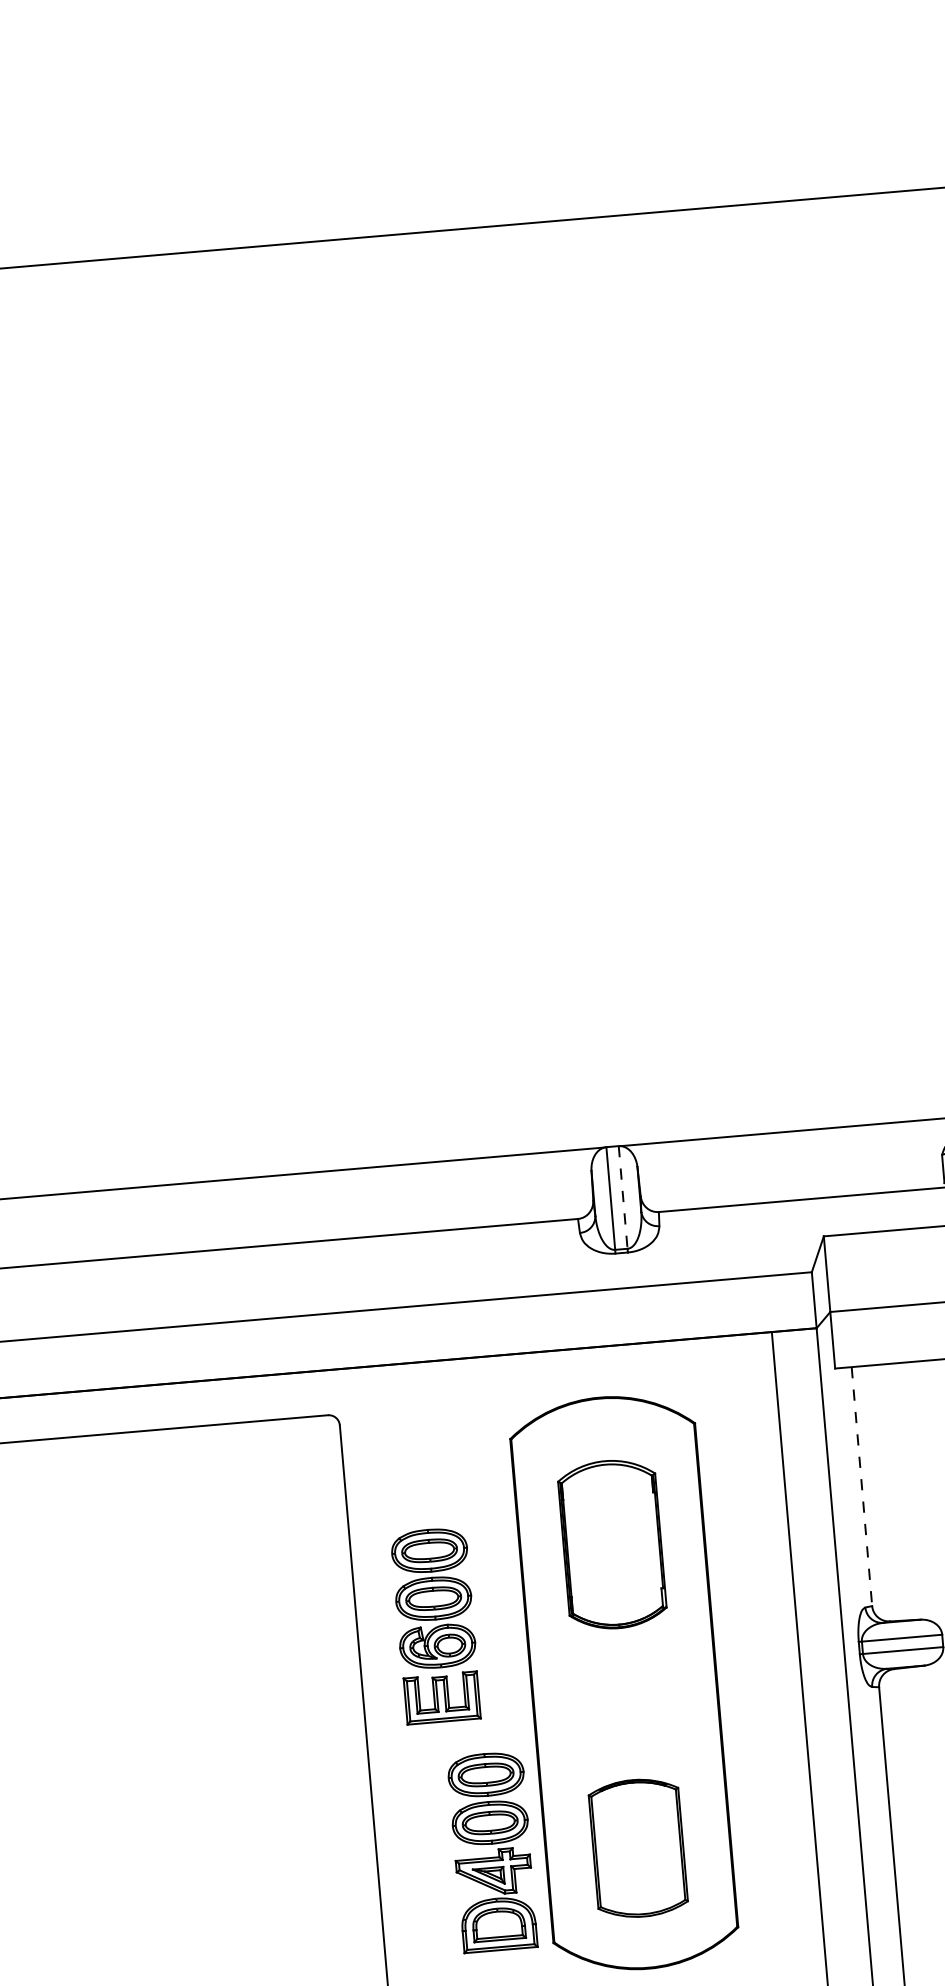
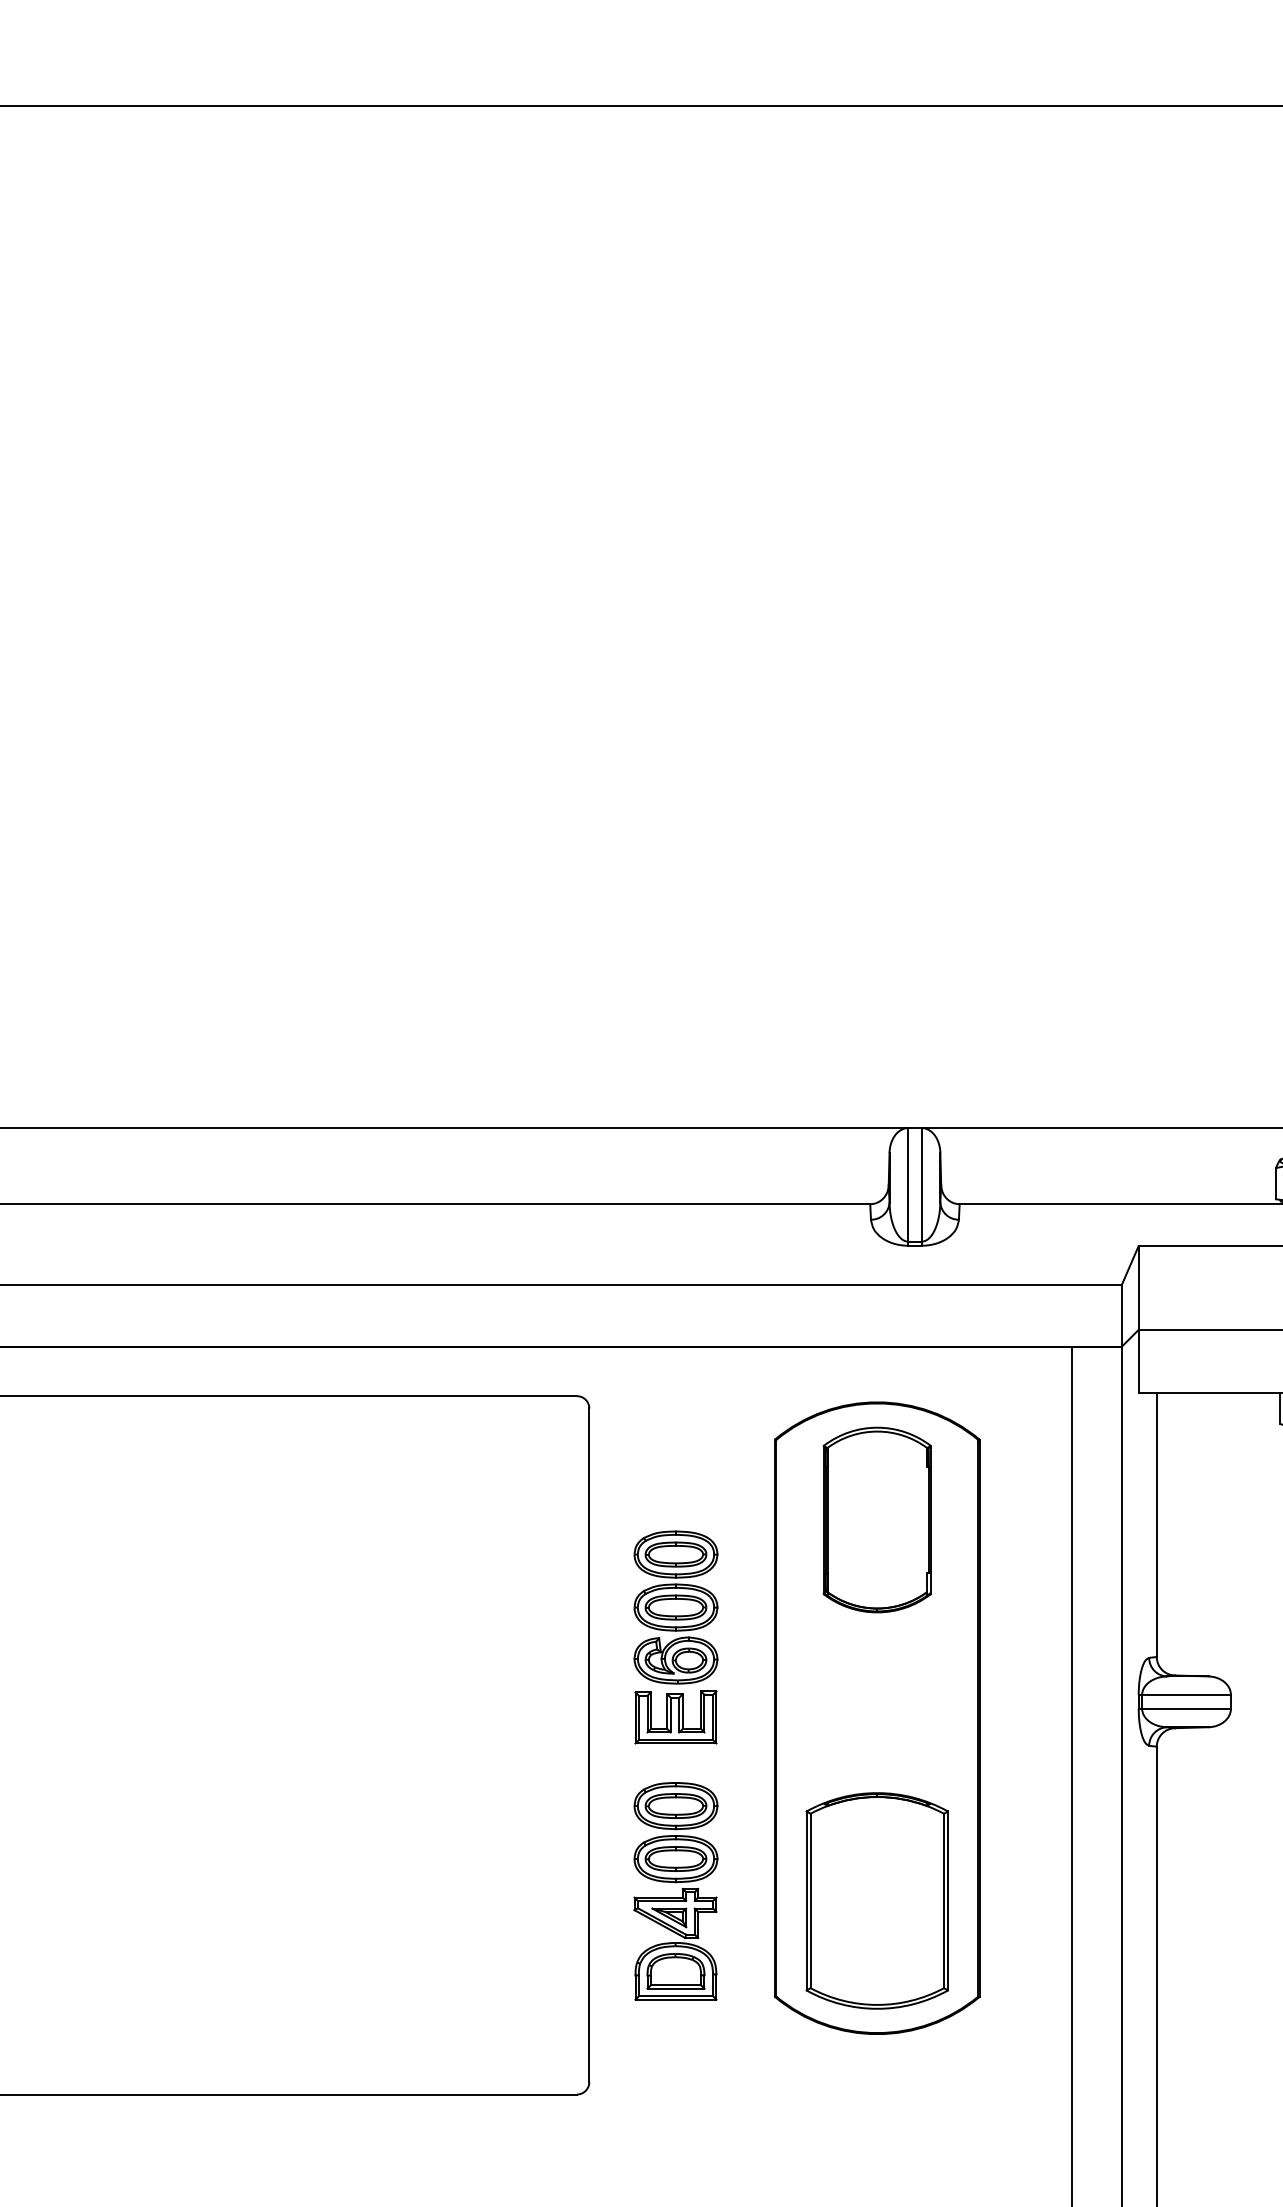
line: (622, 1197) -> (921, 1184), dashed -> solid
line: (861, 1487) -> (1156, 1525), dashed -> solid
part: (611, 1544) -> (876, 1519), moved
part: (637, 1847) -> (876, 1900), size x1.43
part: (492, 1852) -> (675, 1891), moved

